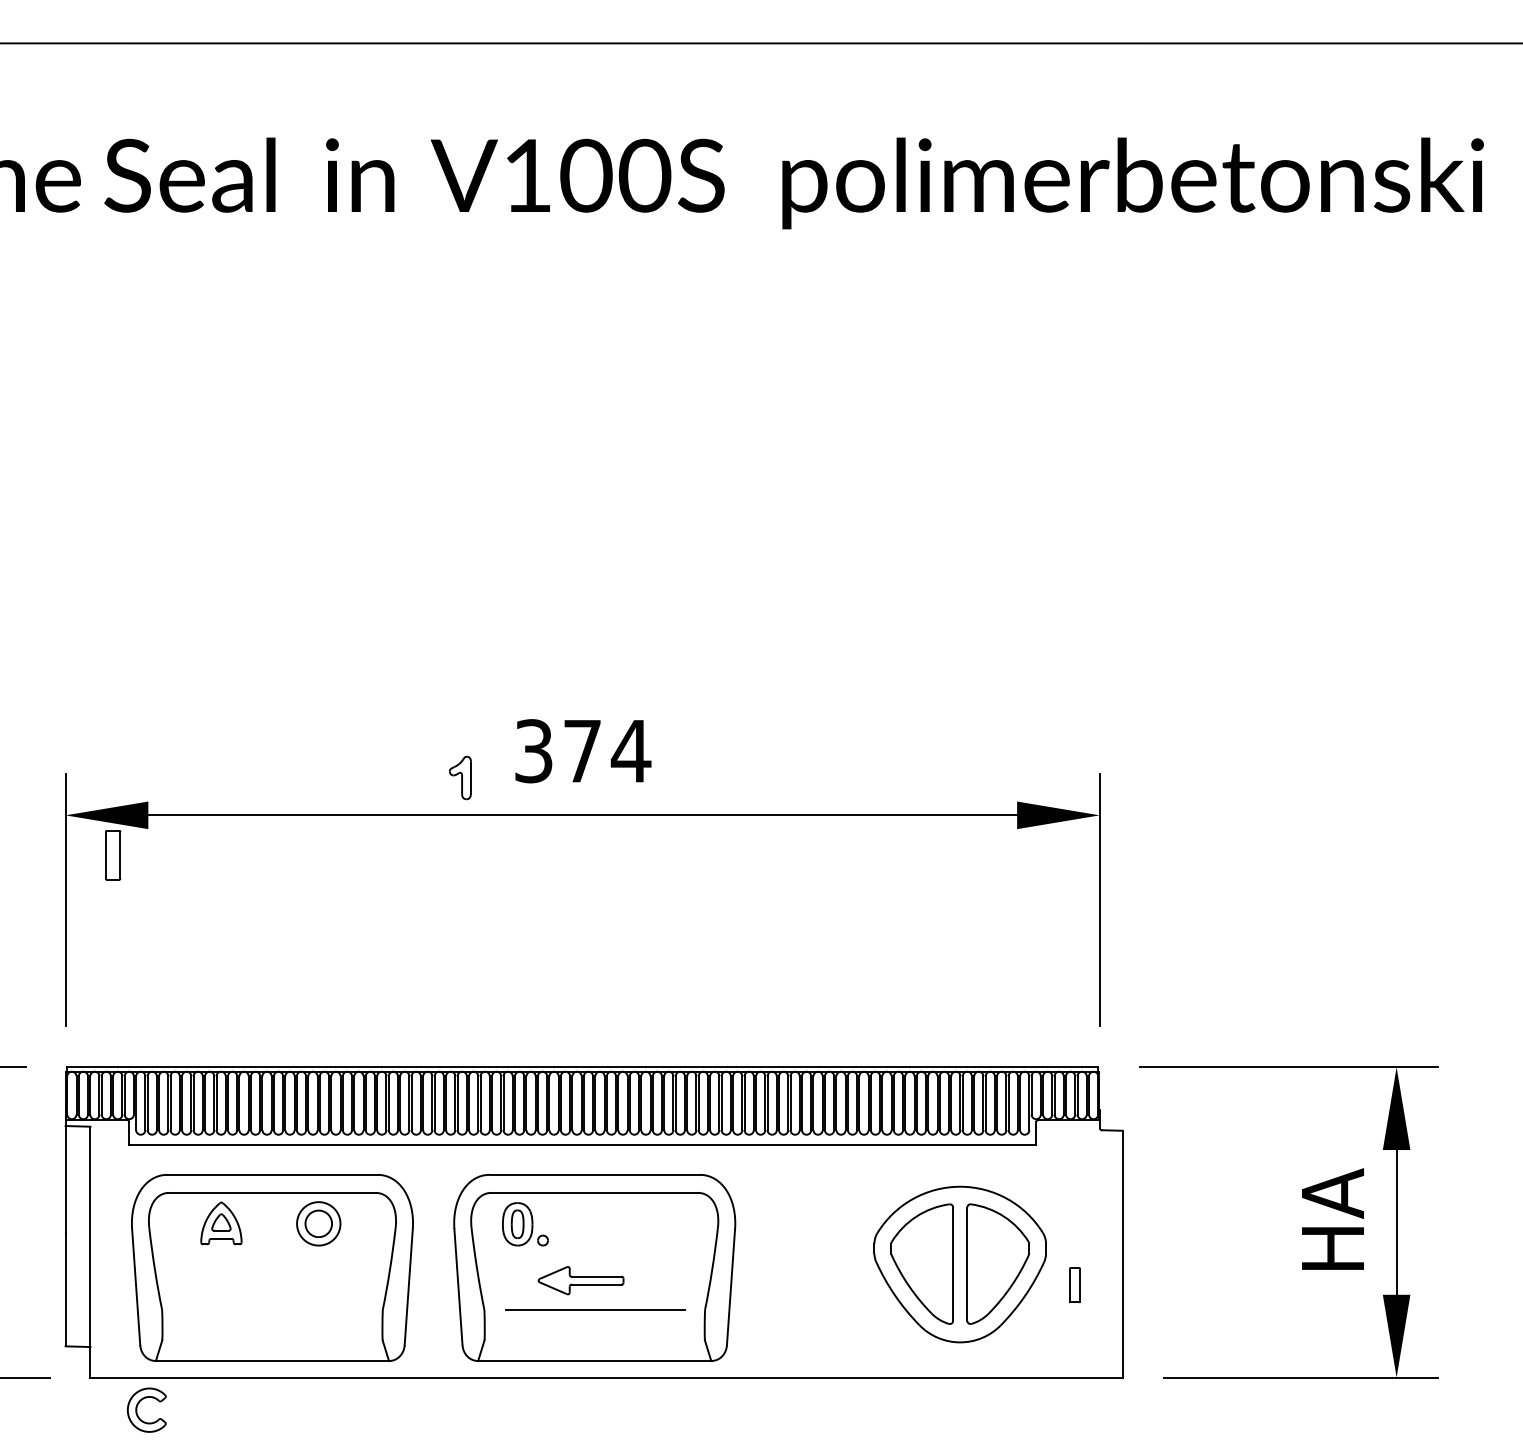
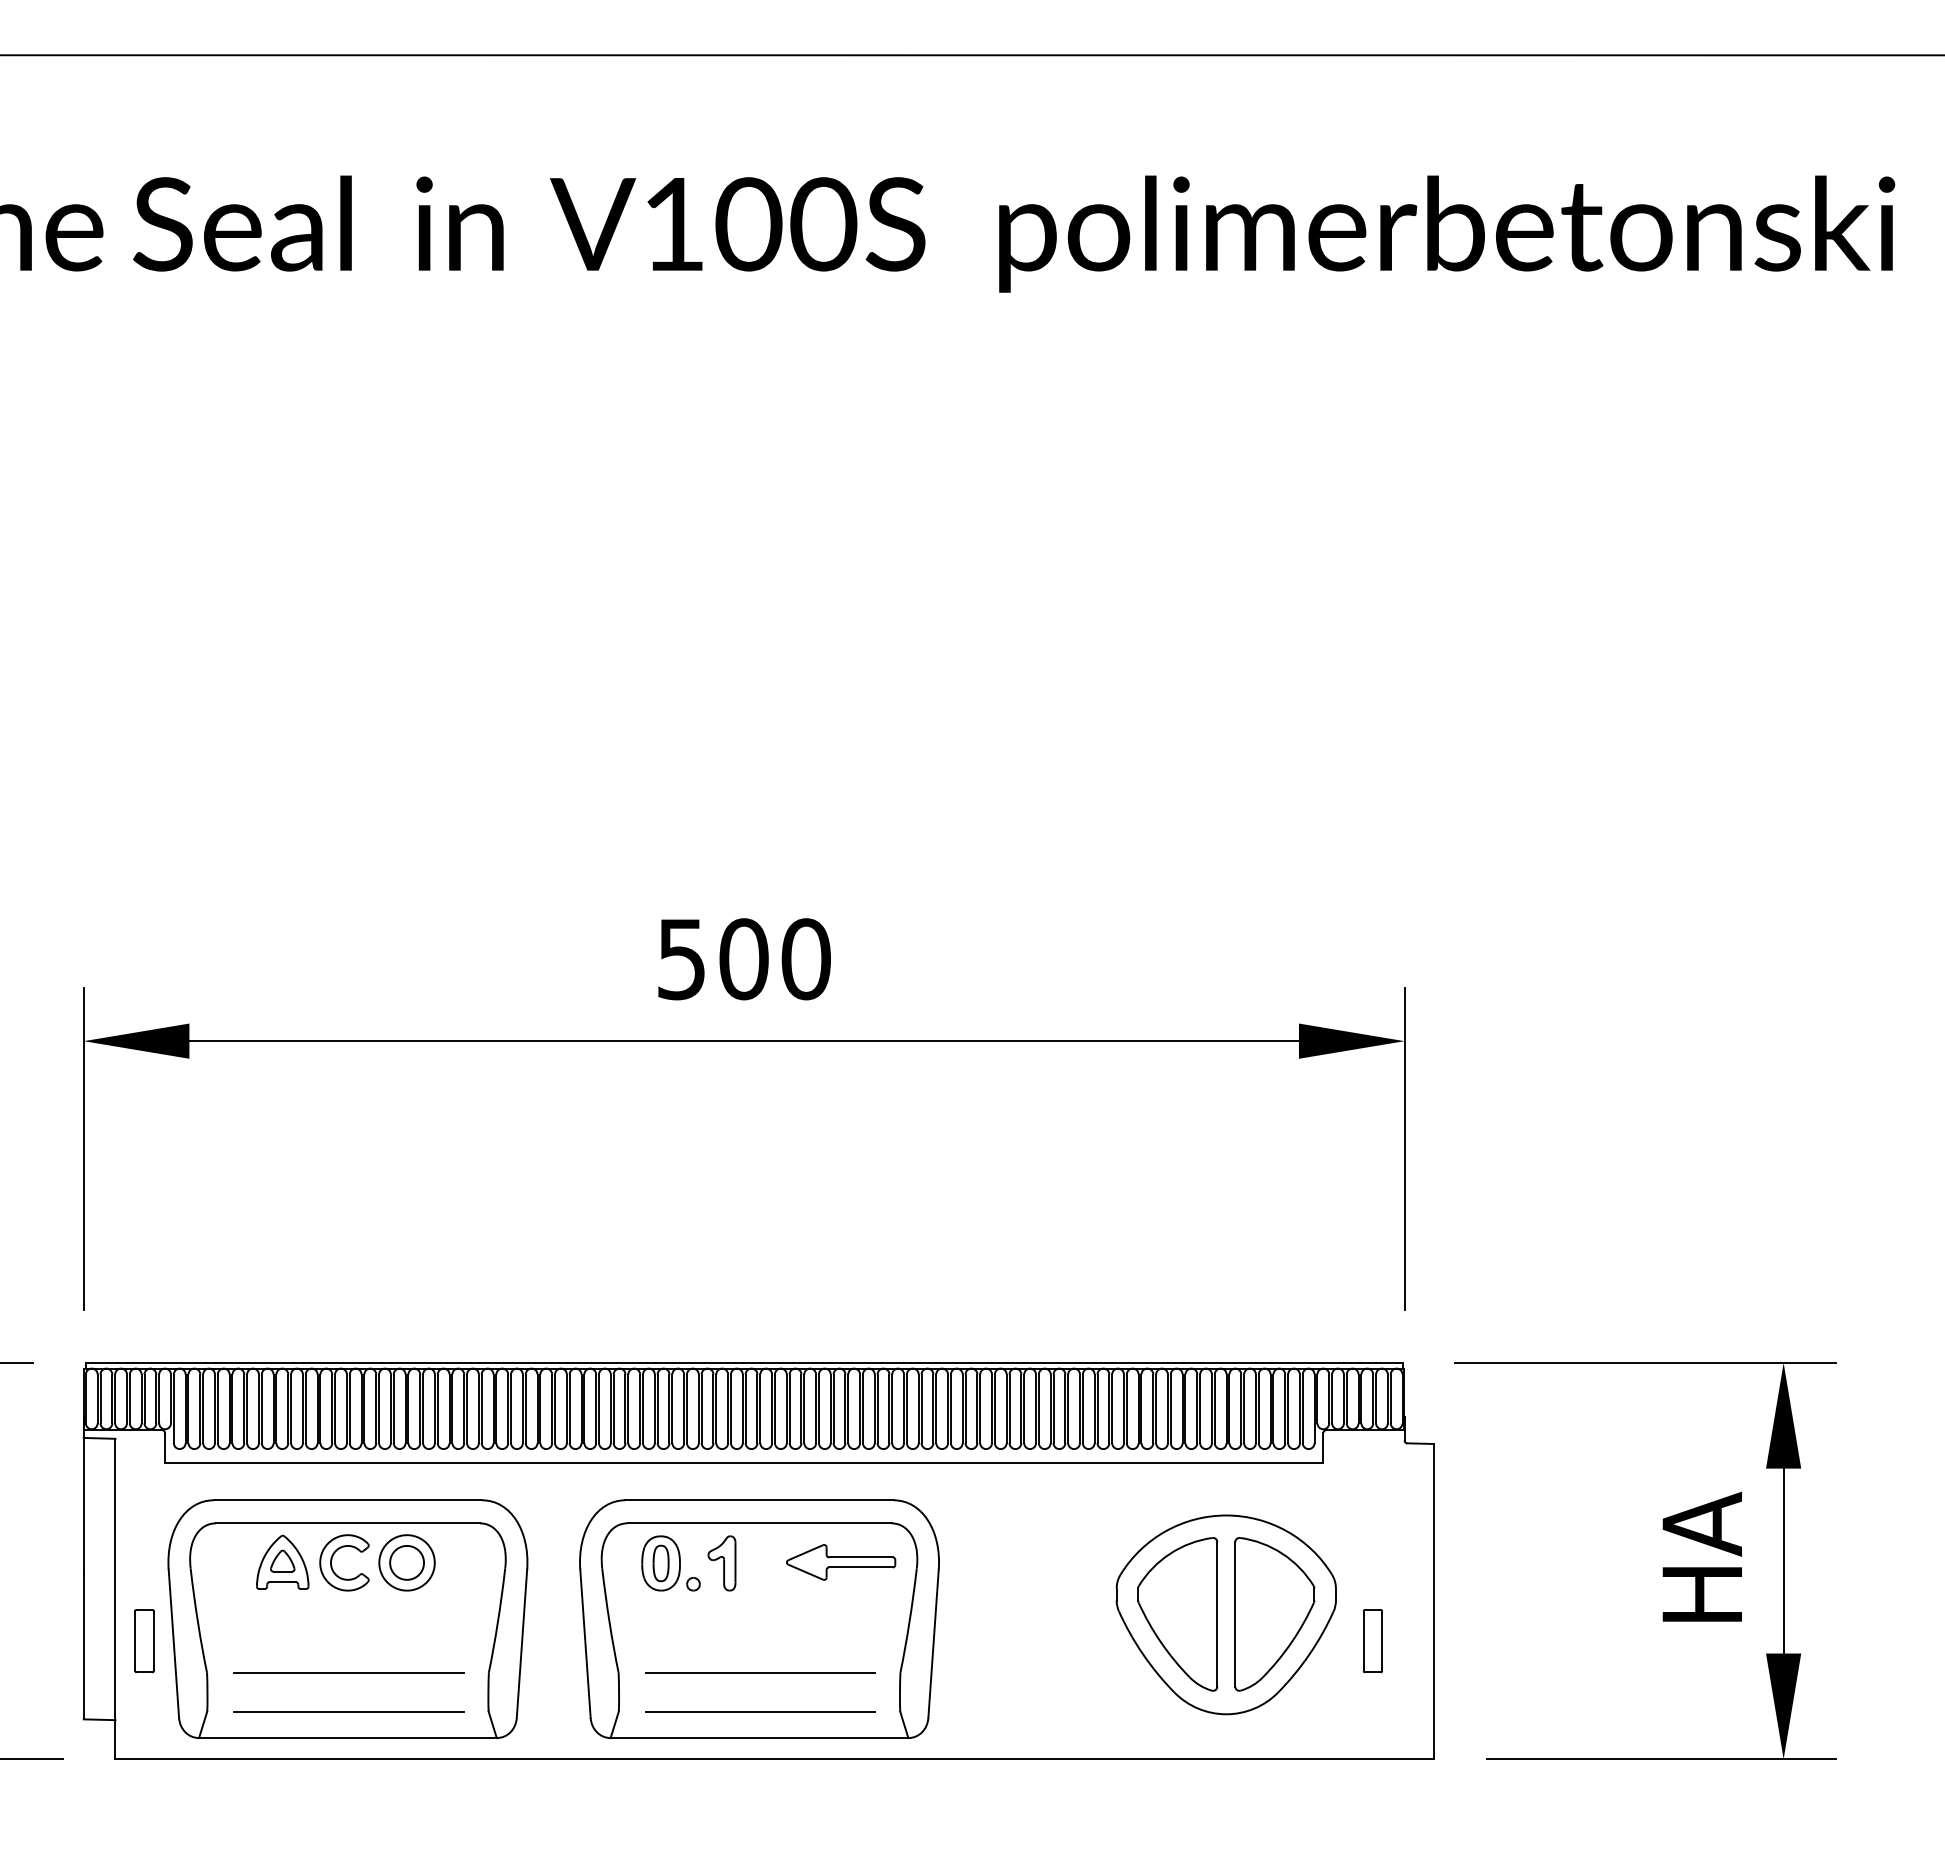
text: (582, 751) -> (744, 959), 374 -> 500
part: (460, 778) -> (721, 1563), moved
part: (113, 855) -> (144, 1641), moved
part: (581, 1280) -> (841, 1562), moved
part: (1074, 1285) -> (1372, 1641), size x1.43
line: (272, 1309) -> (348, 1672), added
line: (272, 1340) -> (348, 1711), added
line: (595, 1340) -> (760, 1711), added
part: (137, 1407) -> (332, 1559), moved

